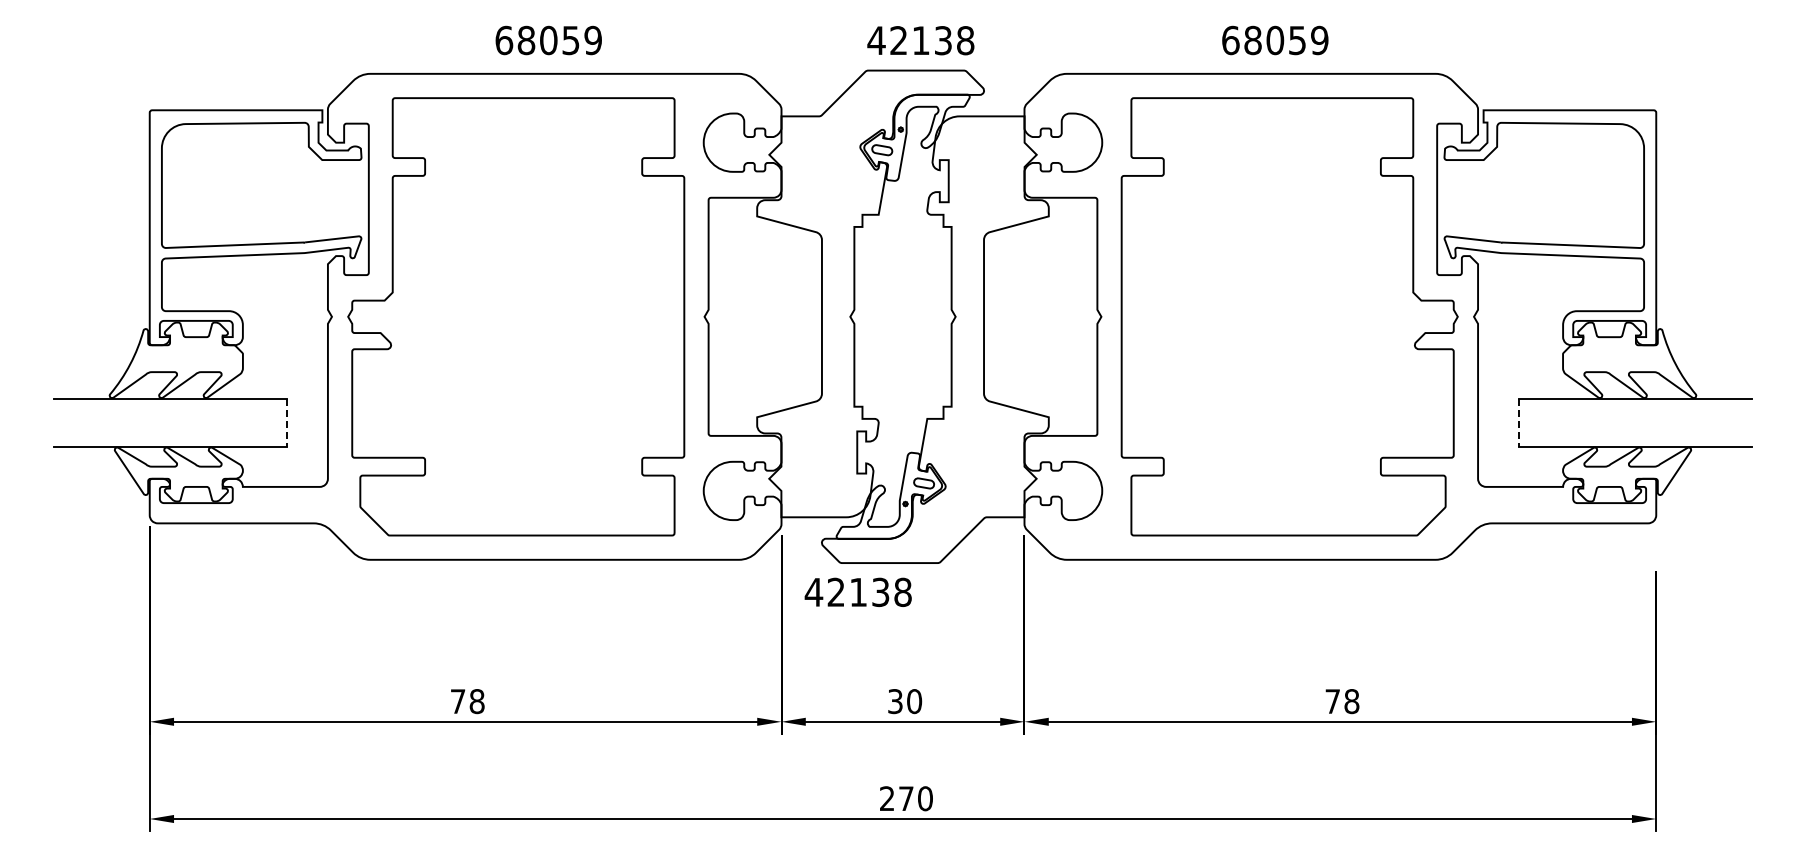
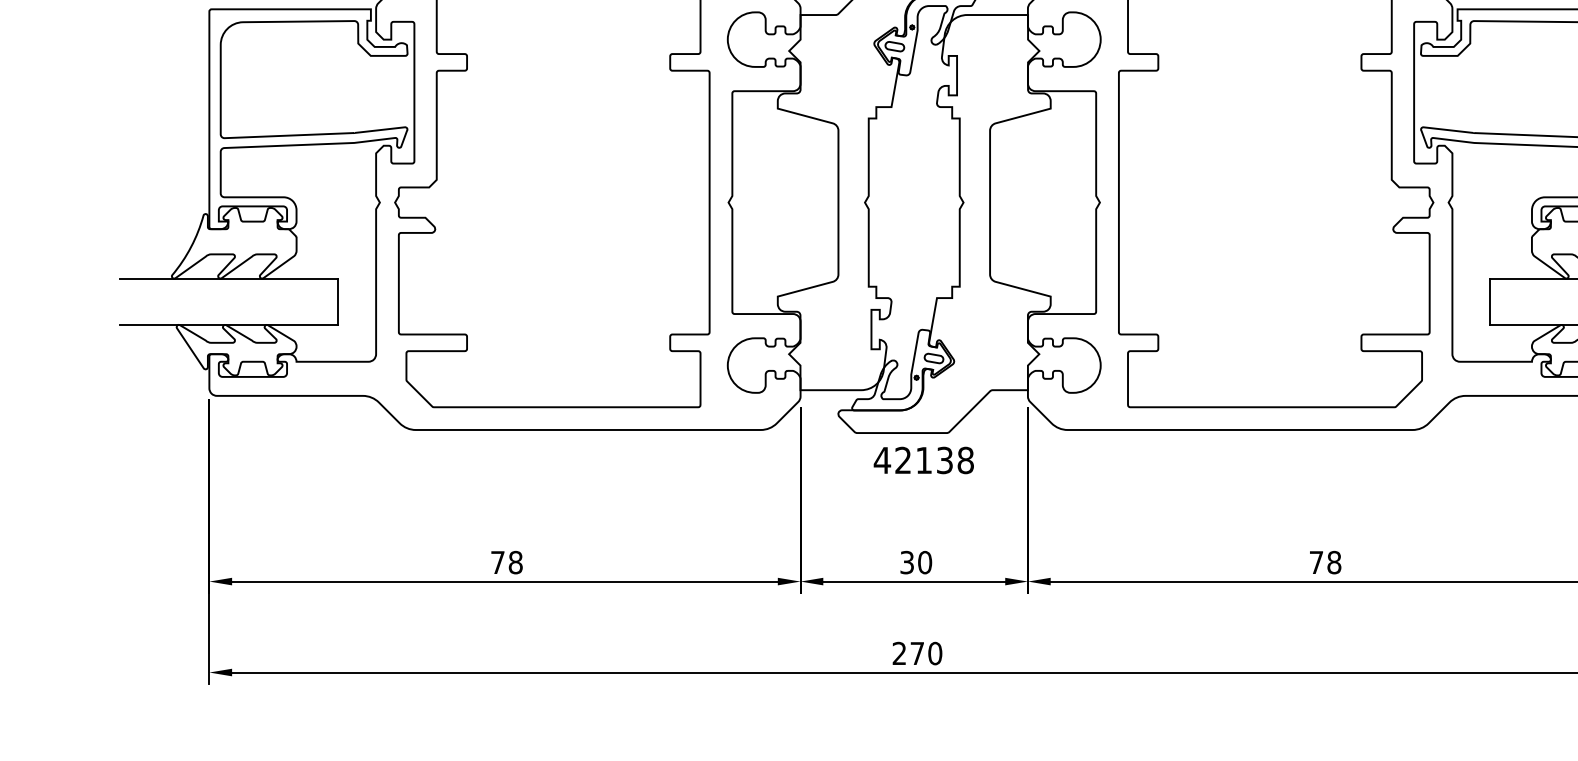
line: (287, 423) -> (338, 302), dashed -> solid
line: (1518, 423) -> (1490, 302), dashed -> solid
text: (857, 591) -> (923, 459), moved

